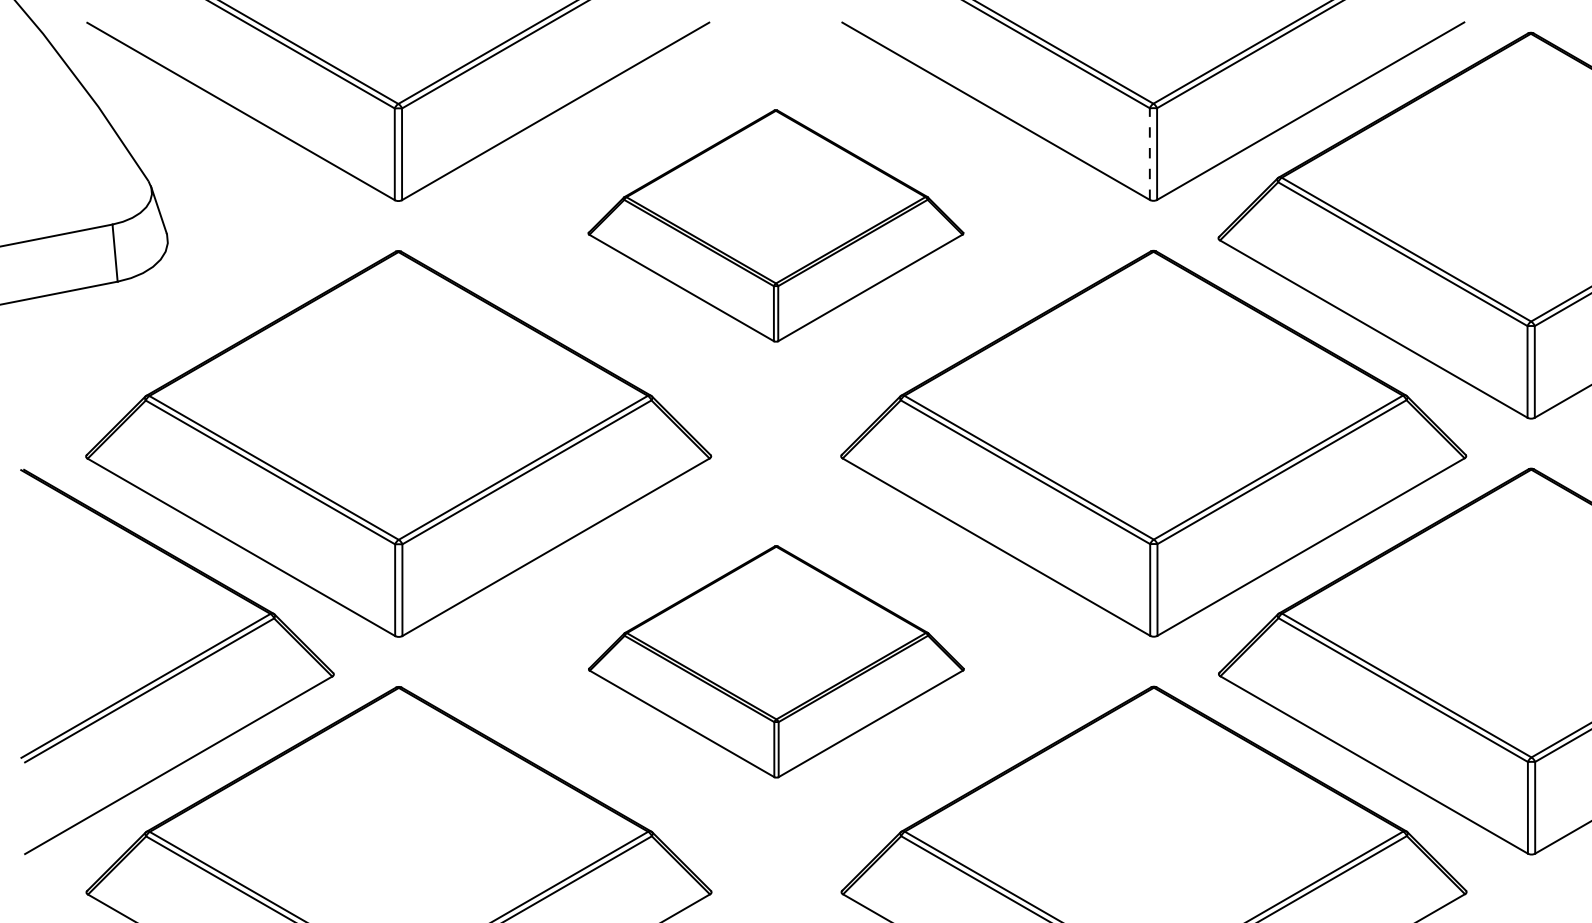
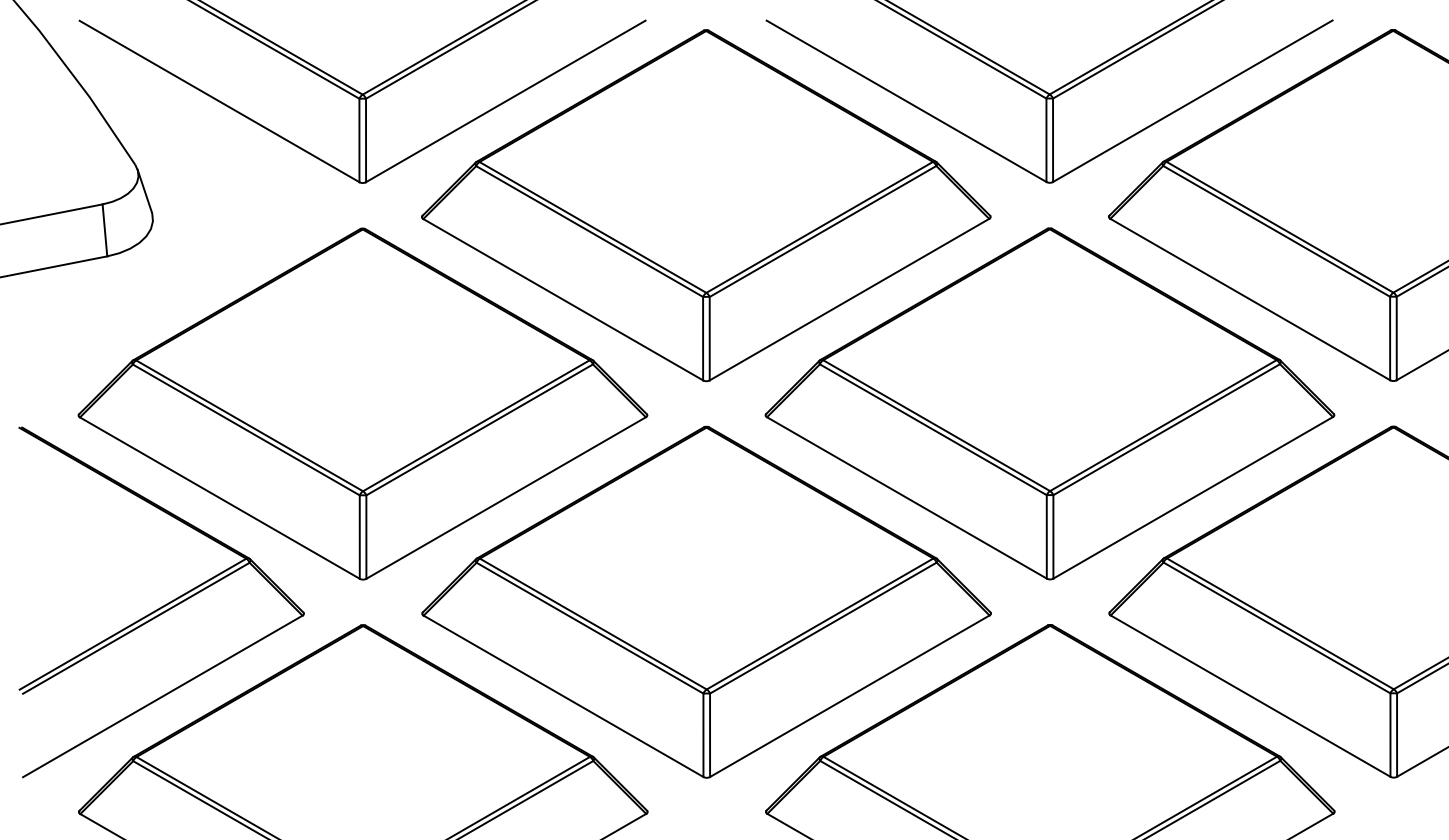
line: (1149, 154) -> (1046, 140), dashed -> solid
part: (775, 225) -> (705, 205), size x1.67
part: (776, 661) -> (706, 601), size x1.67

